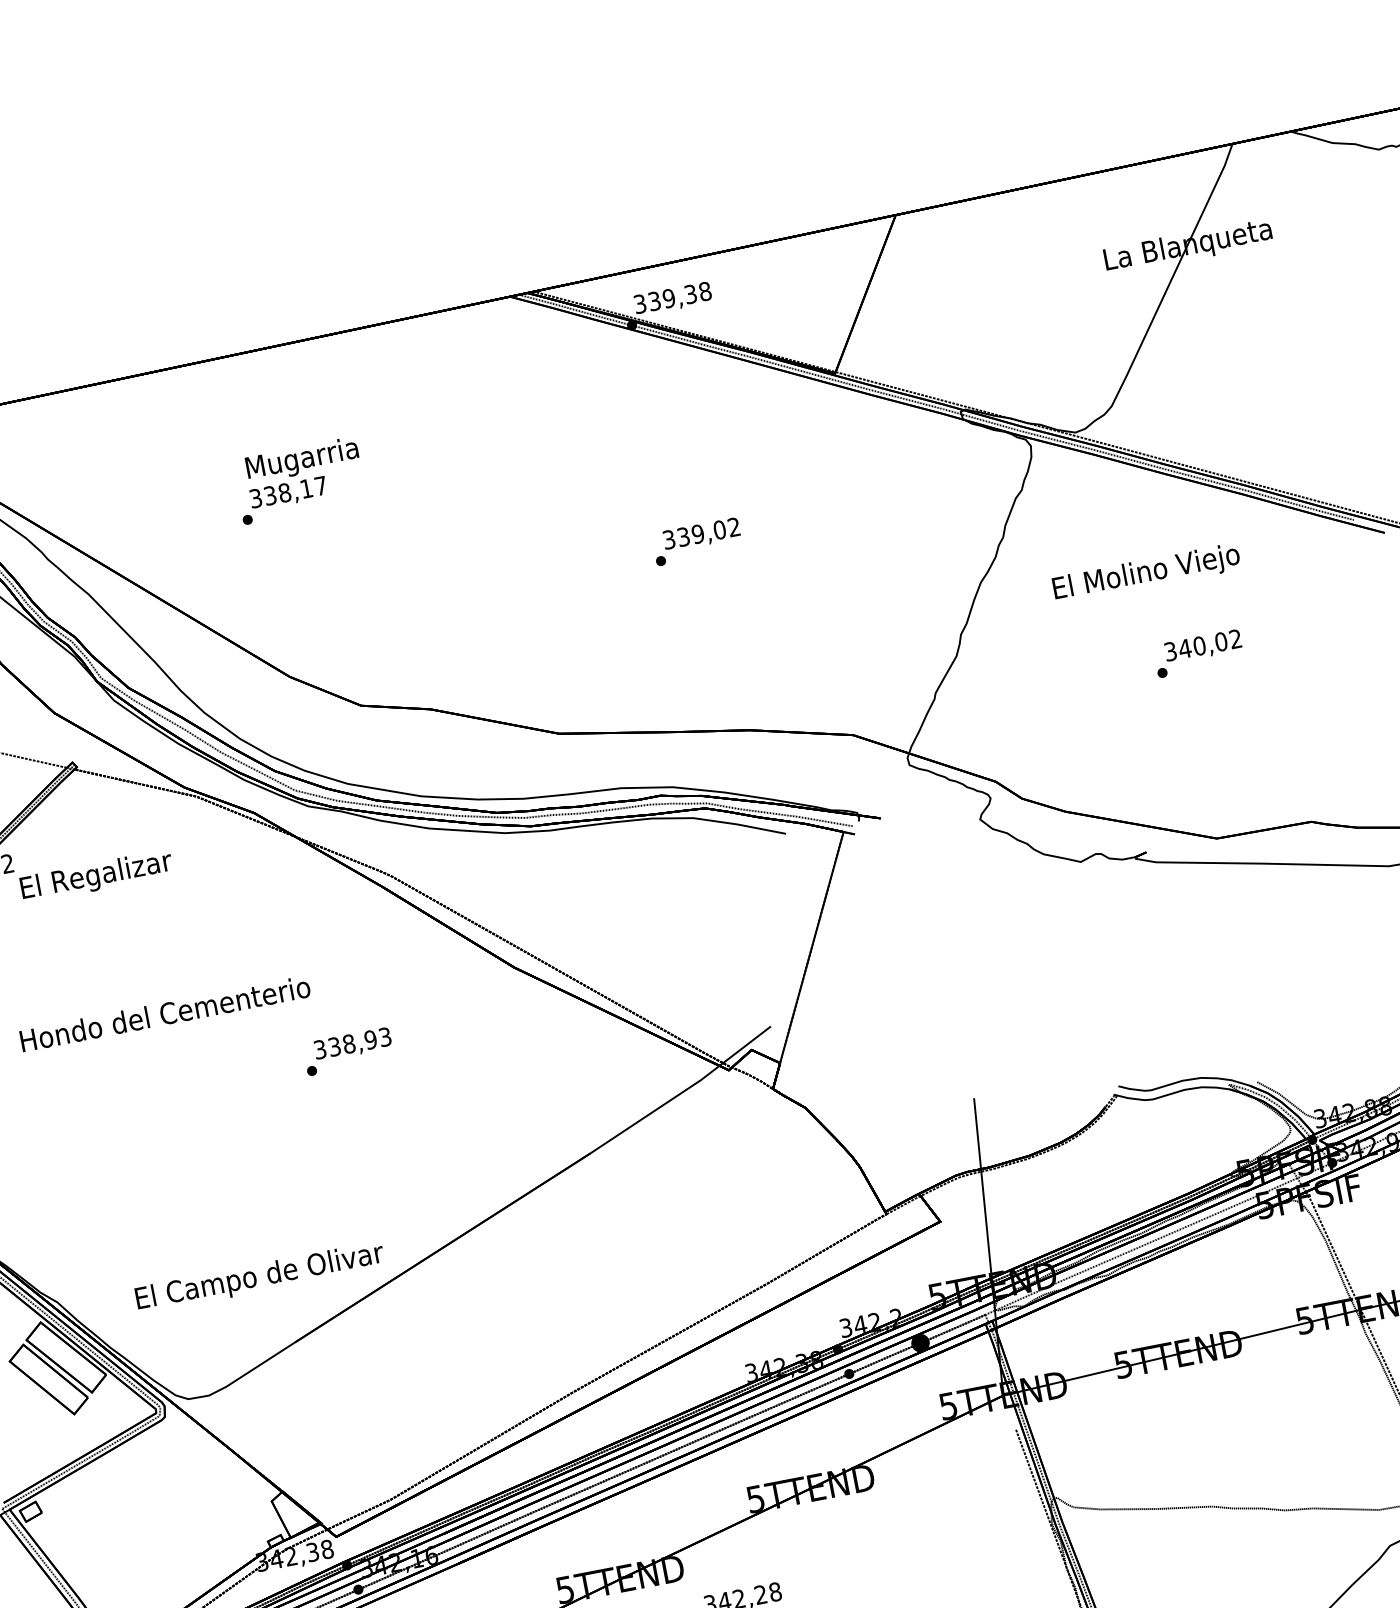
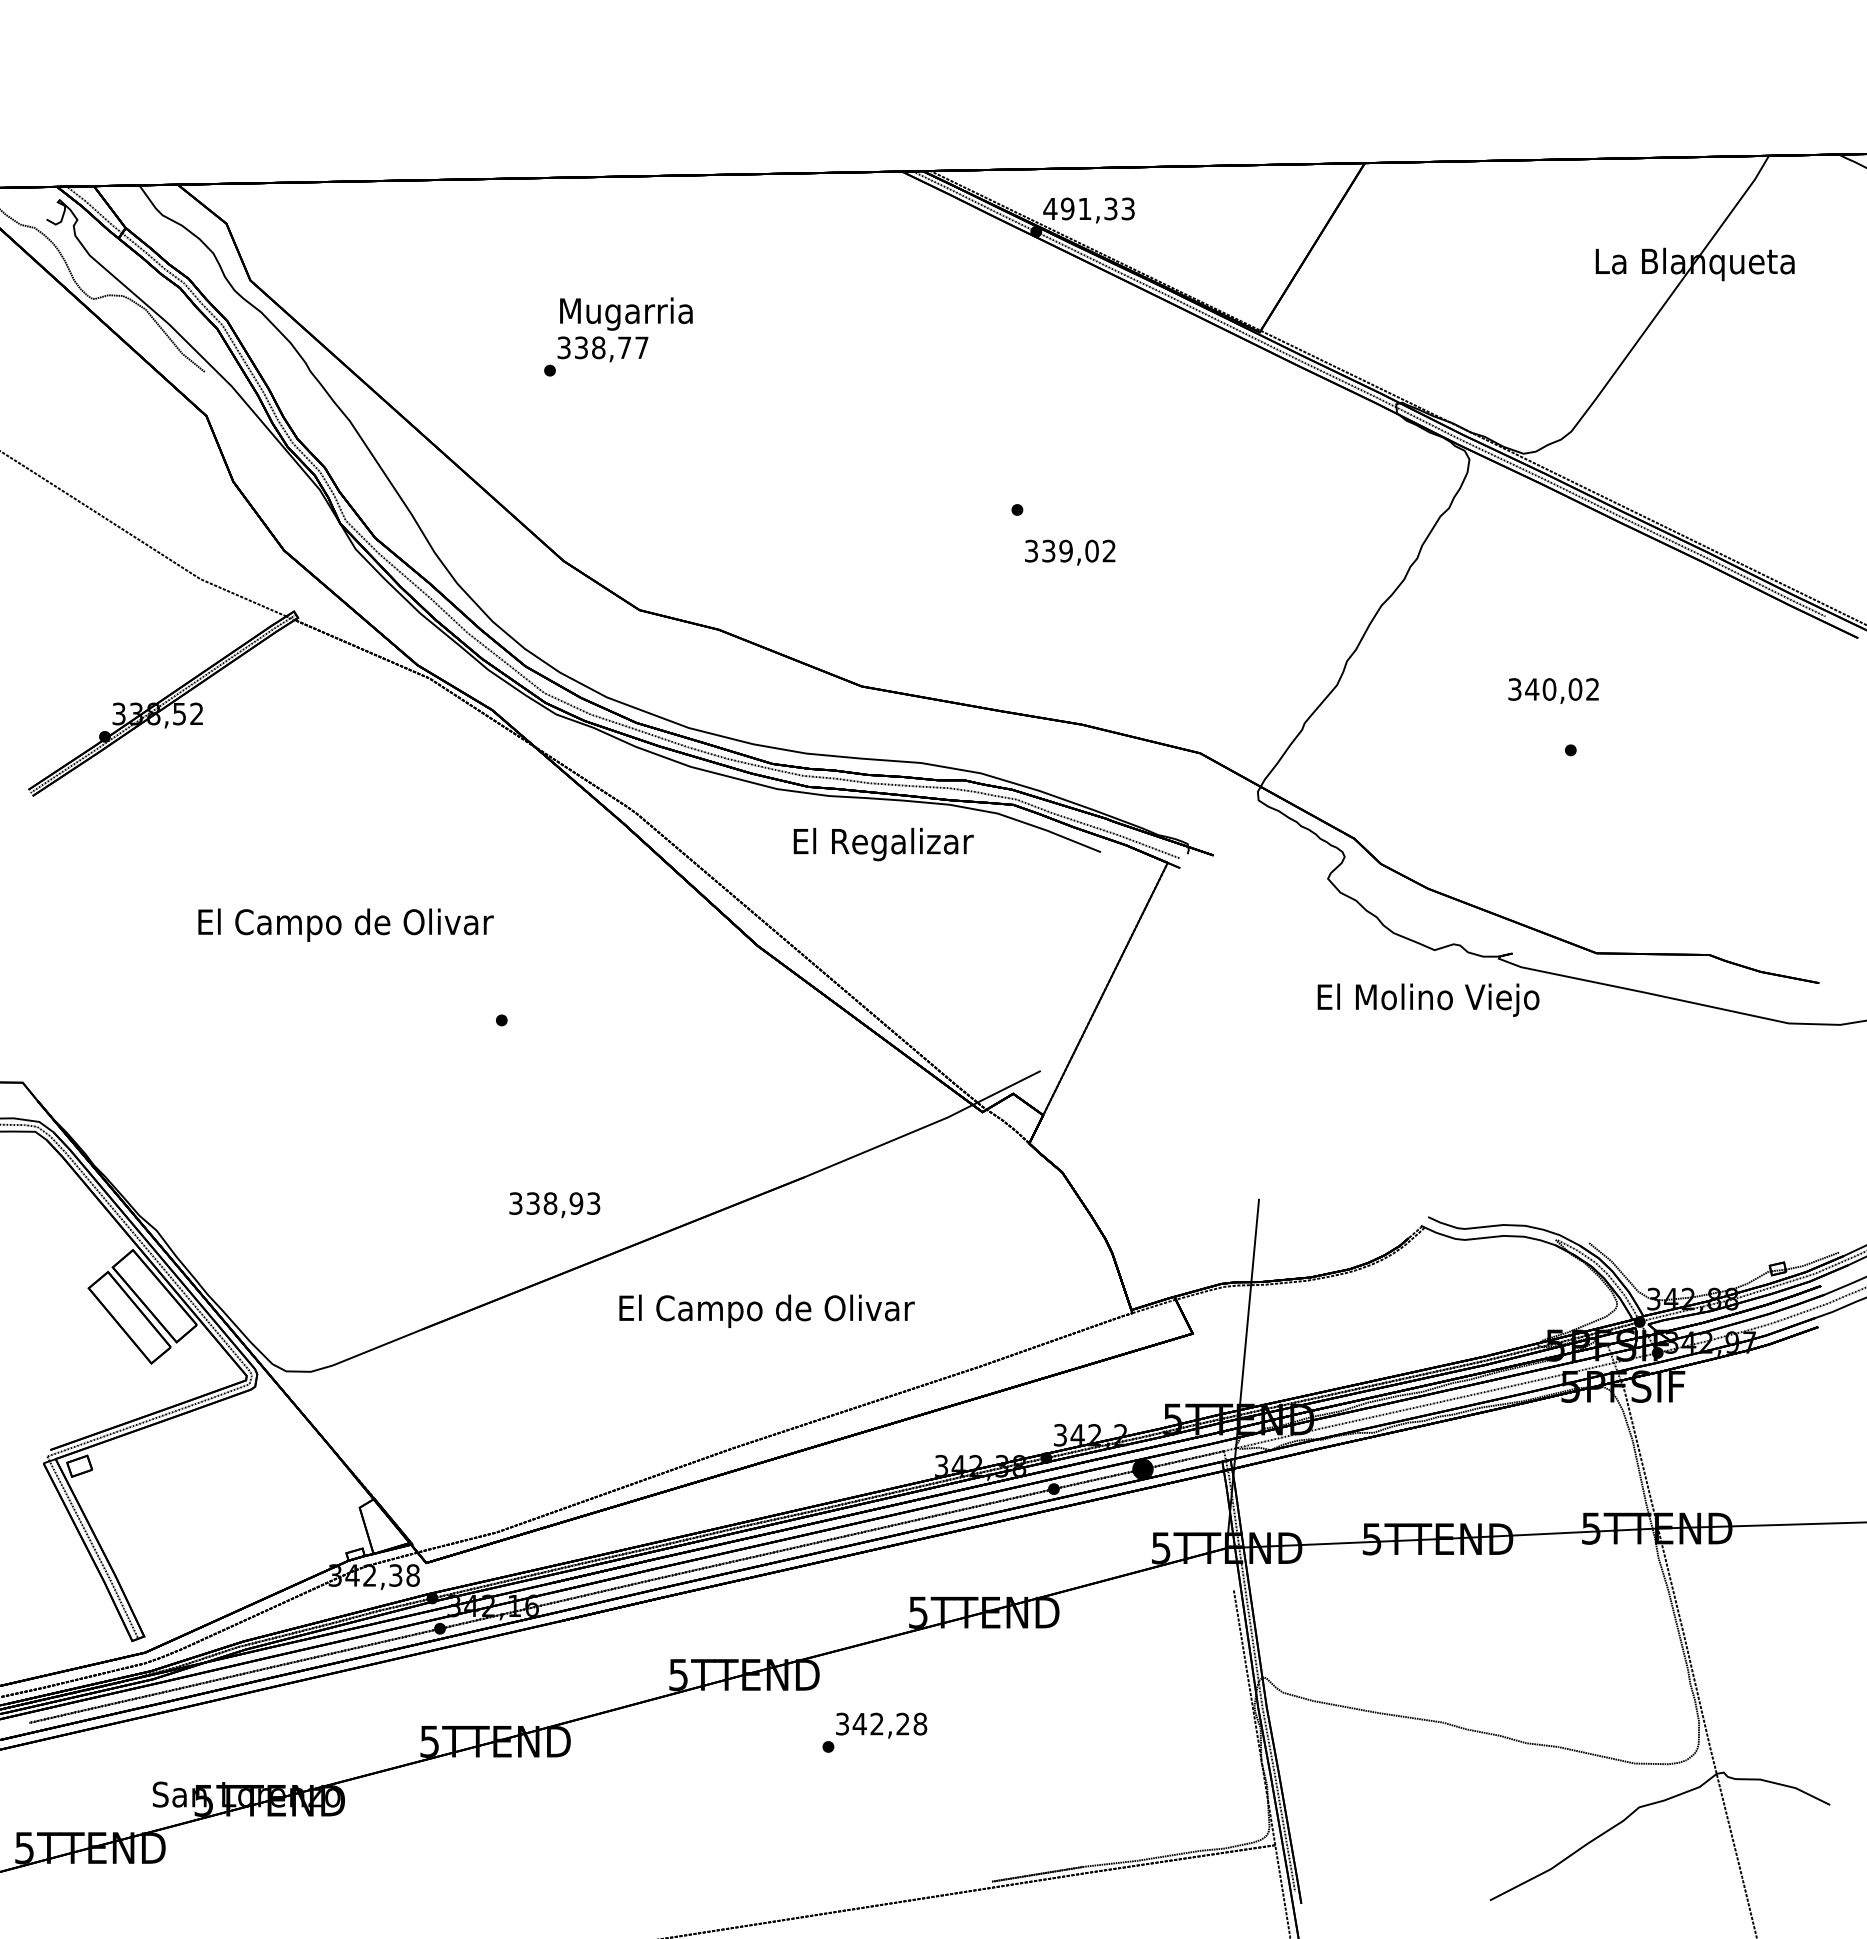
text: (671, 297) -> (1088, 208), 339,38 -> 491,33
text: (306, 488) -> (624, 347), 338,17 -> 338,77
text: (701, 534) -> (1070, 552), moved
text: (1146, 573) -> (1428, 999), moved
text: (1203, 646) -> (1553, 690), moved
text: (96, 876) -> (883, 844), moved
text: (165, 1016) -> (344, 924), Hondo del Cementerio -> El Campo de Olivar
text: (352, 1045) -> (554, 1205), moved
text: (259, 1277) -> (766, 1310), moved

